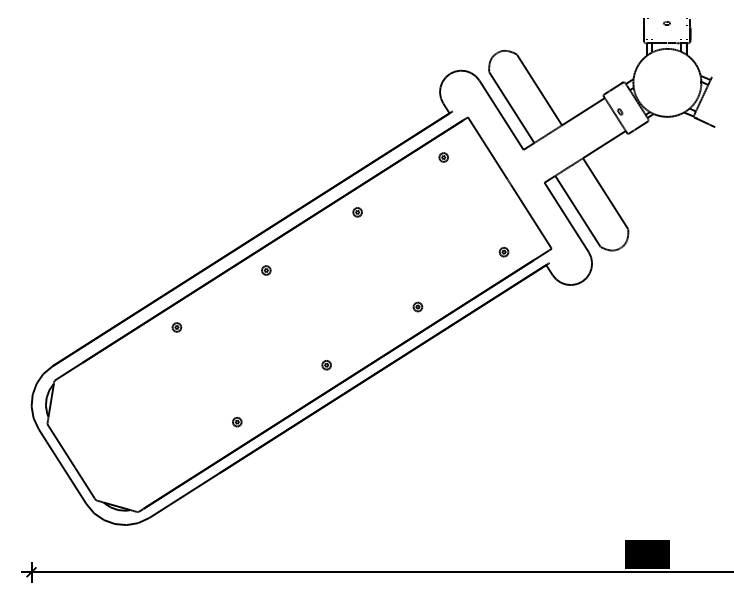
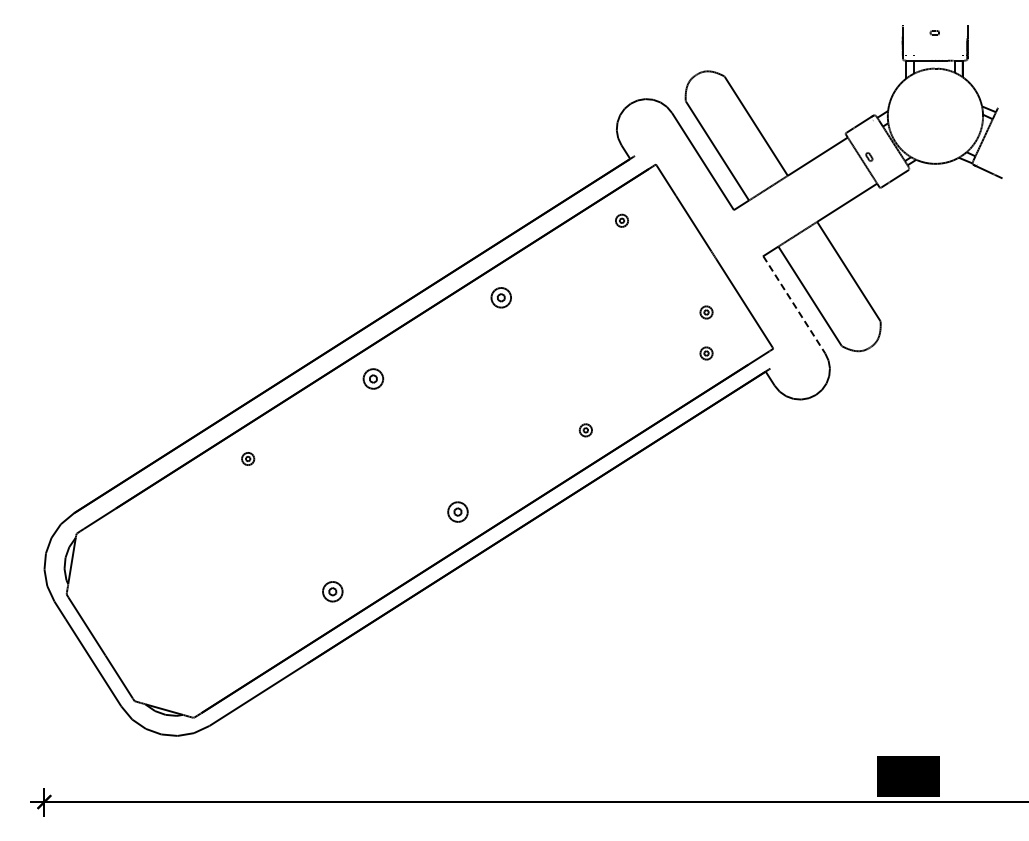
part: (357, 212) -> (501, 297), size x1.6
line: (566, 217) -> (794, 304), solid -> dashed
part: (504, 222) -> (706, 312), added
part: (266, 270) -> (373, 379), size x1.6
part: (326, 364) -> (457, 511), size x1.6
part: (237, 422) -> (332, 591), size x1.6

